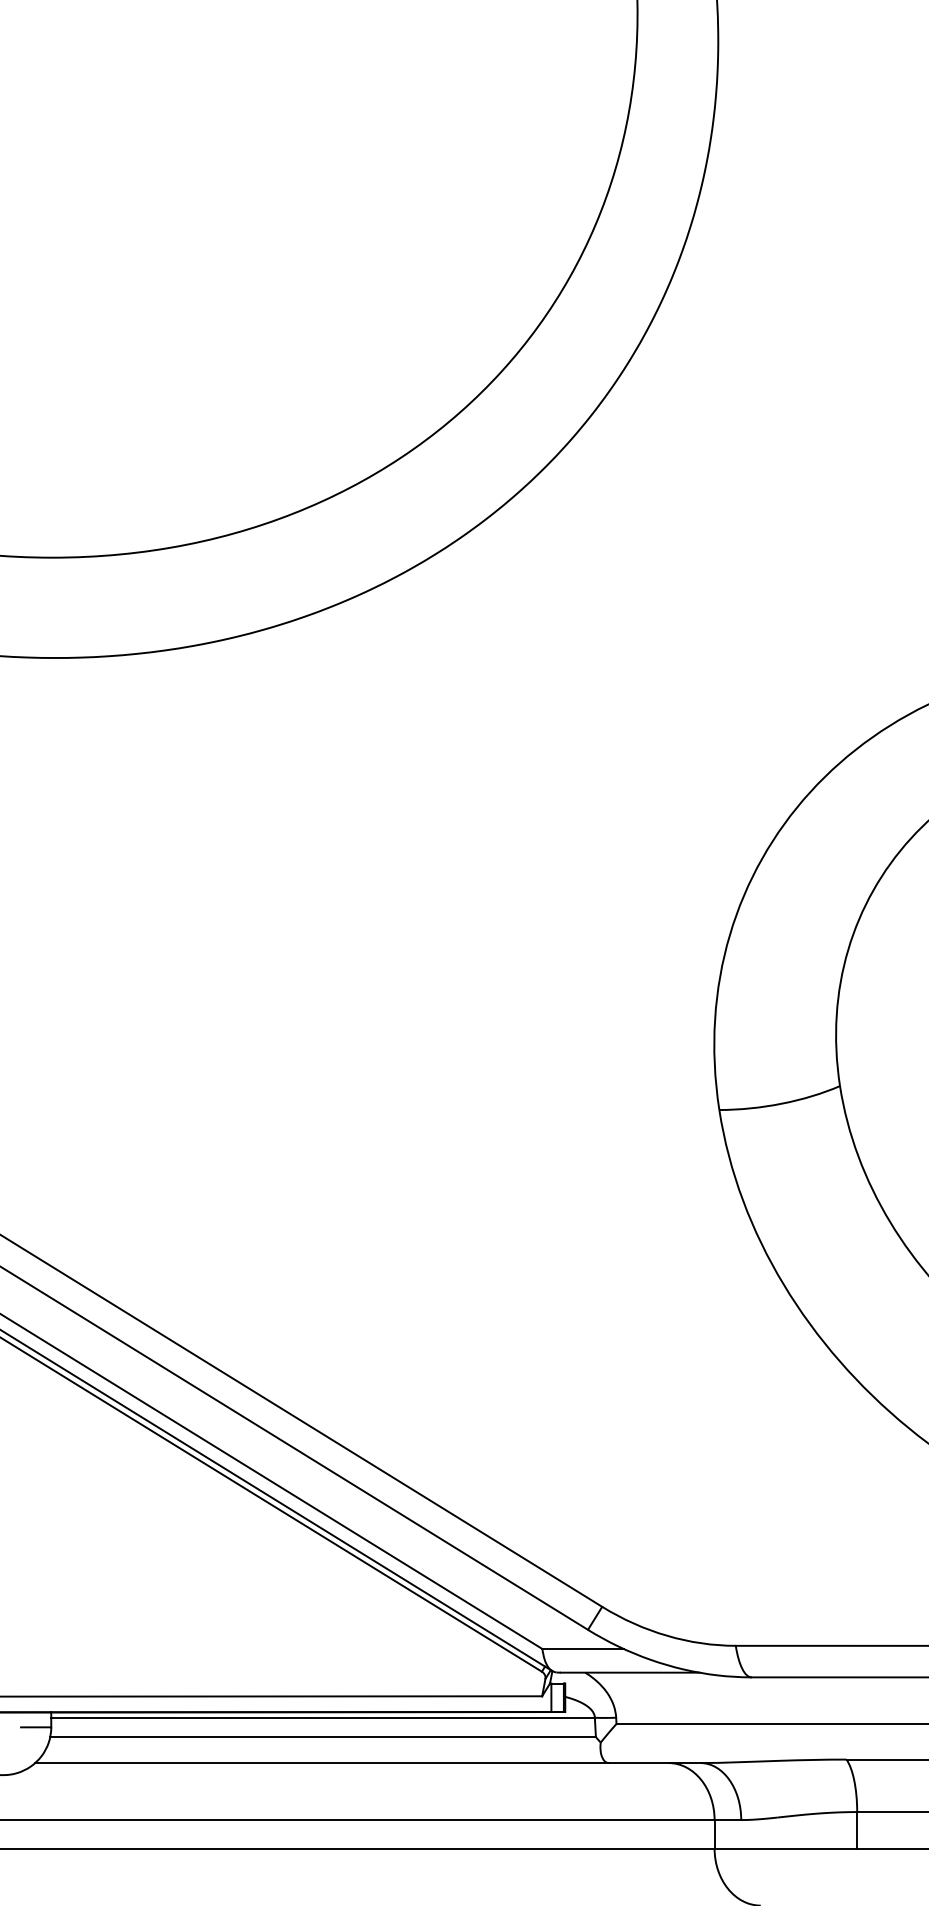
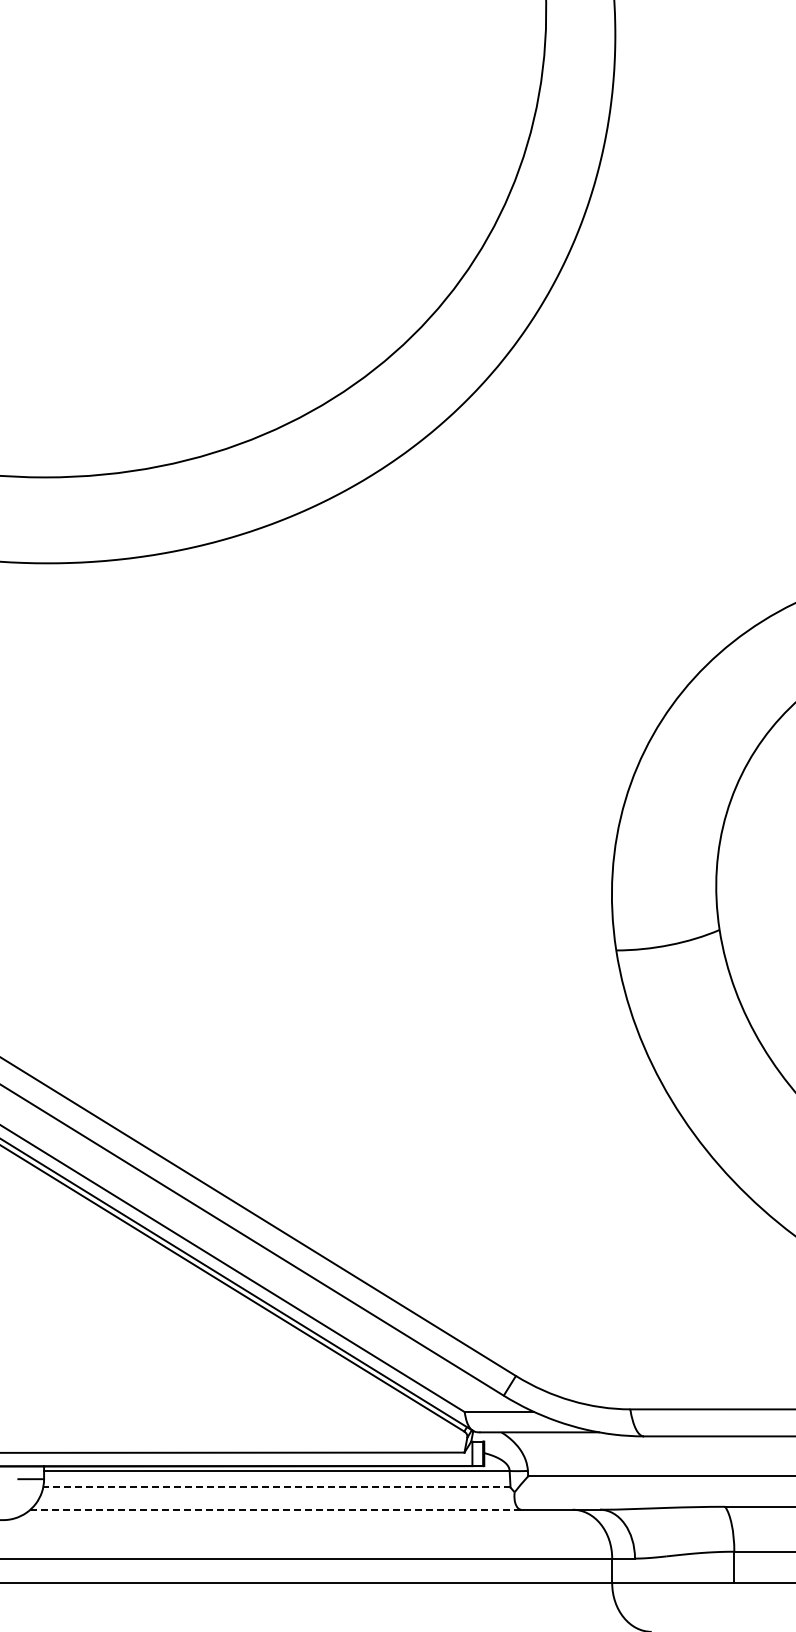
line: (322, 1737) -> (276, 1487), solid -> dashed
line: (321, 1762) -> (275, 1509), solid -> dashed

